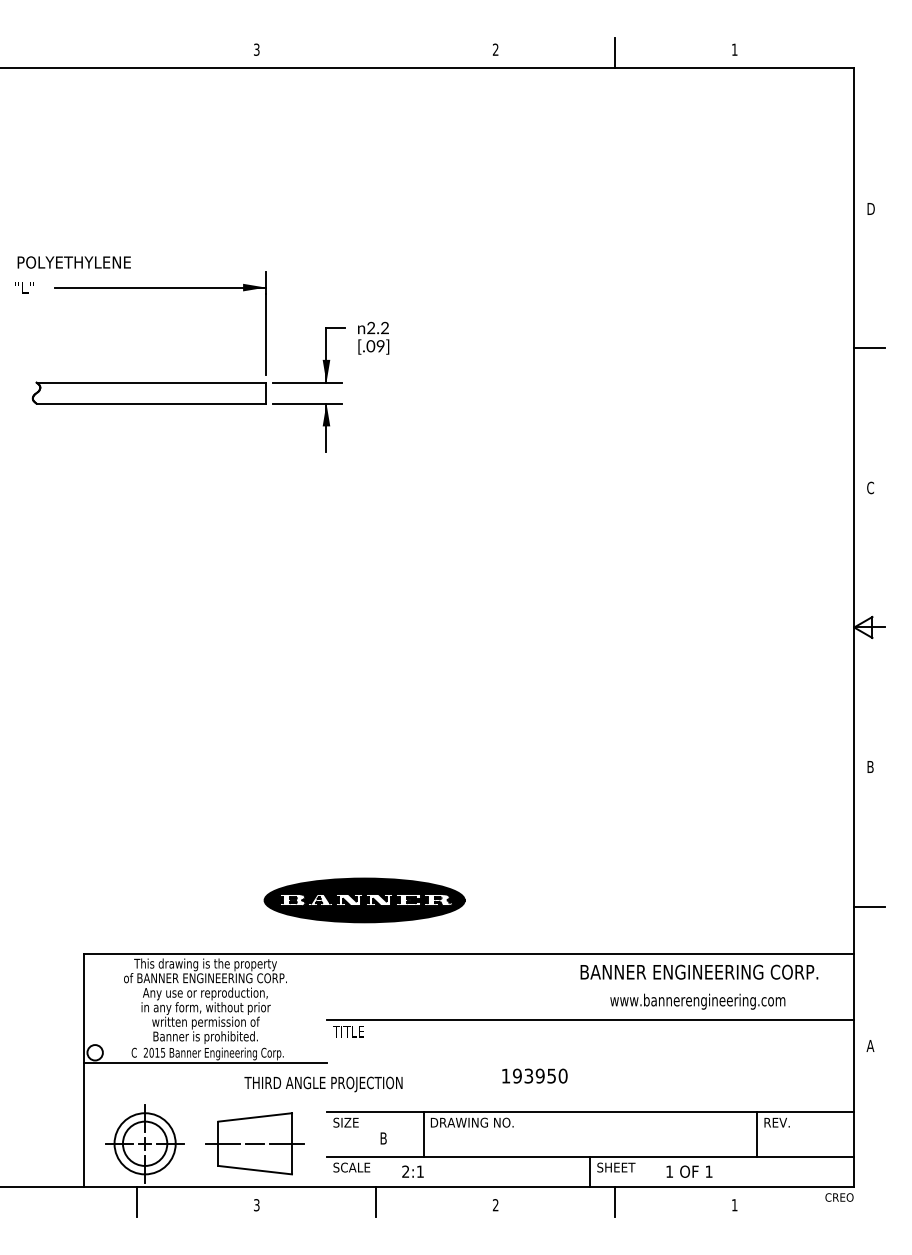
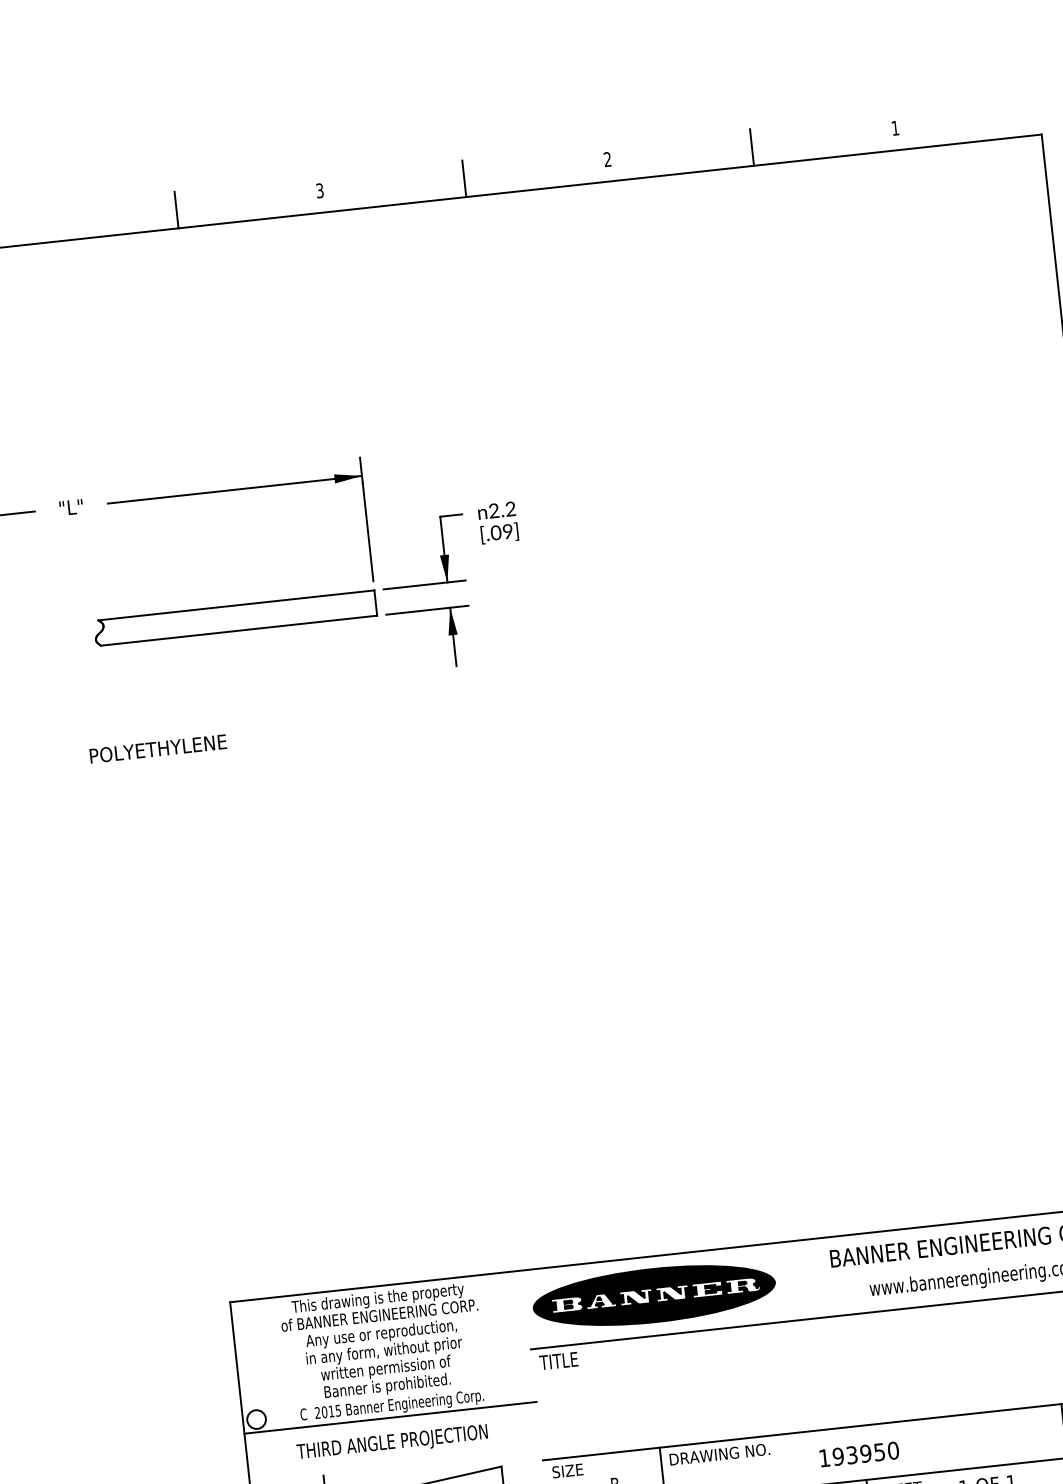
line: (137, 52) -> (176, 209), added
line: (376, 52) -> (464, 178), added
text: (73, 262) -> (157, 749), moved
part: (364, 900) -> (654, 1295), moved
text: (534, 1075) -> (858, 1453), moved
text: (323, 1084) -> (392, 1443), moved

